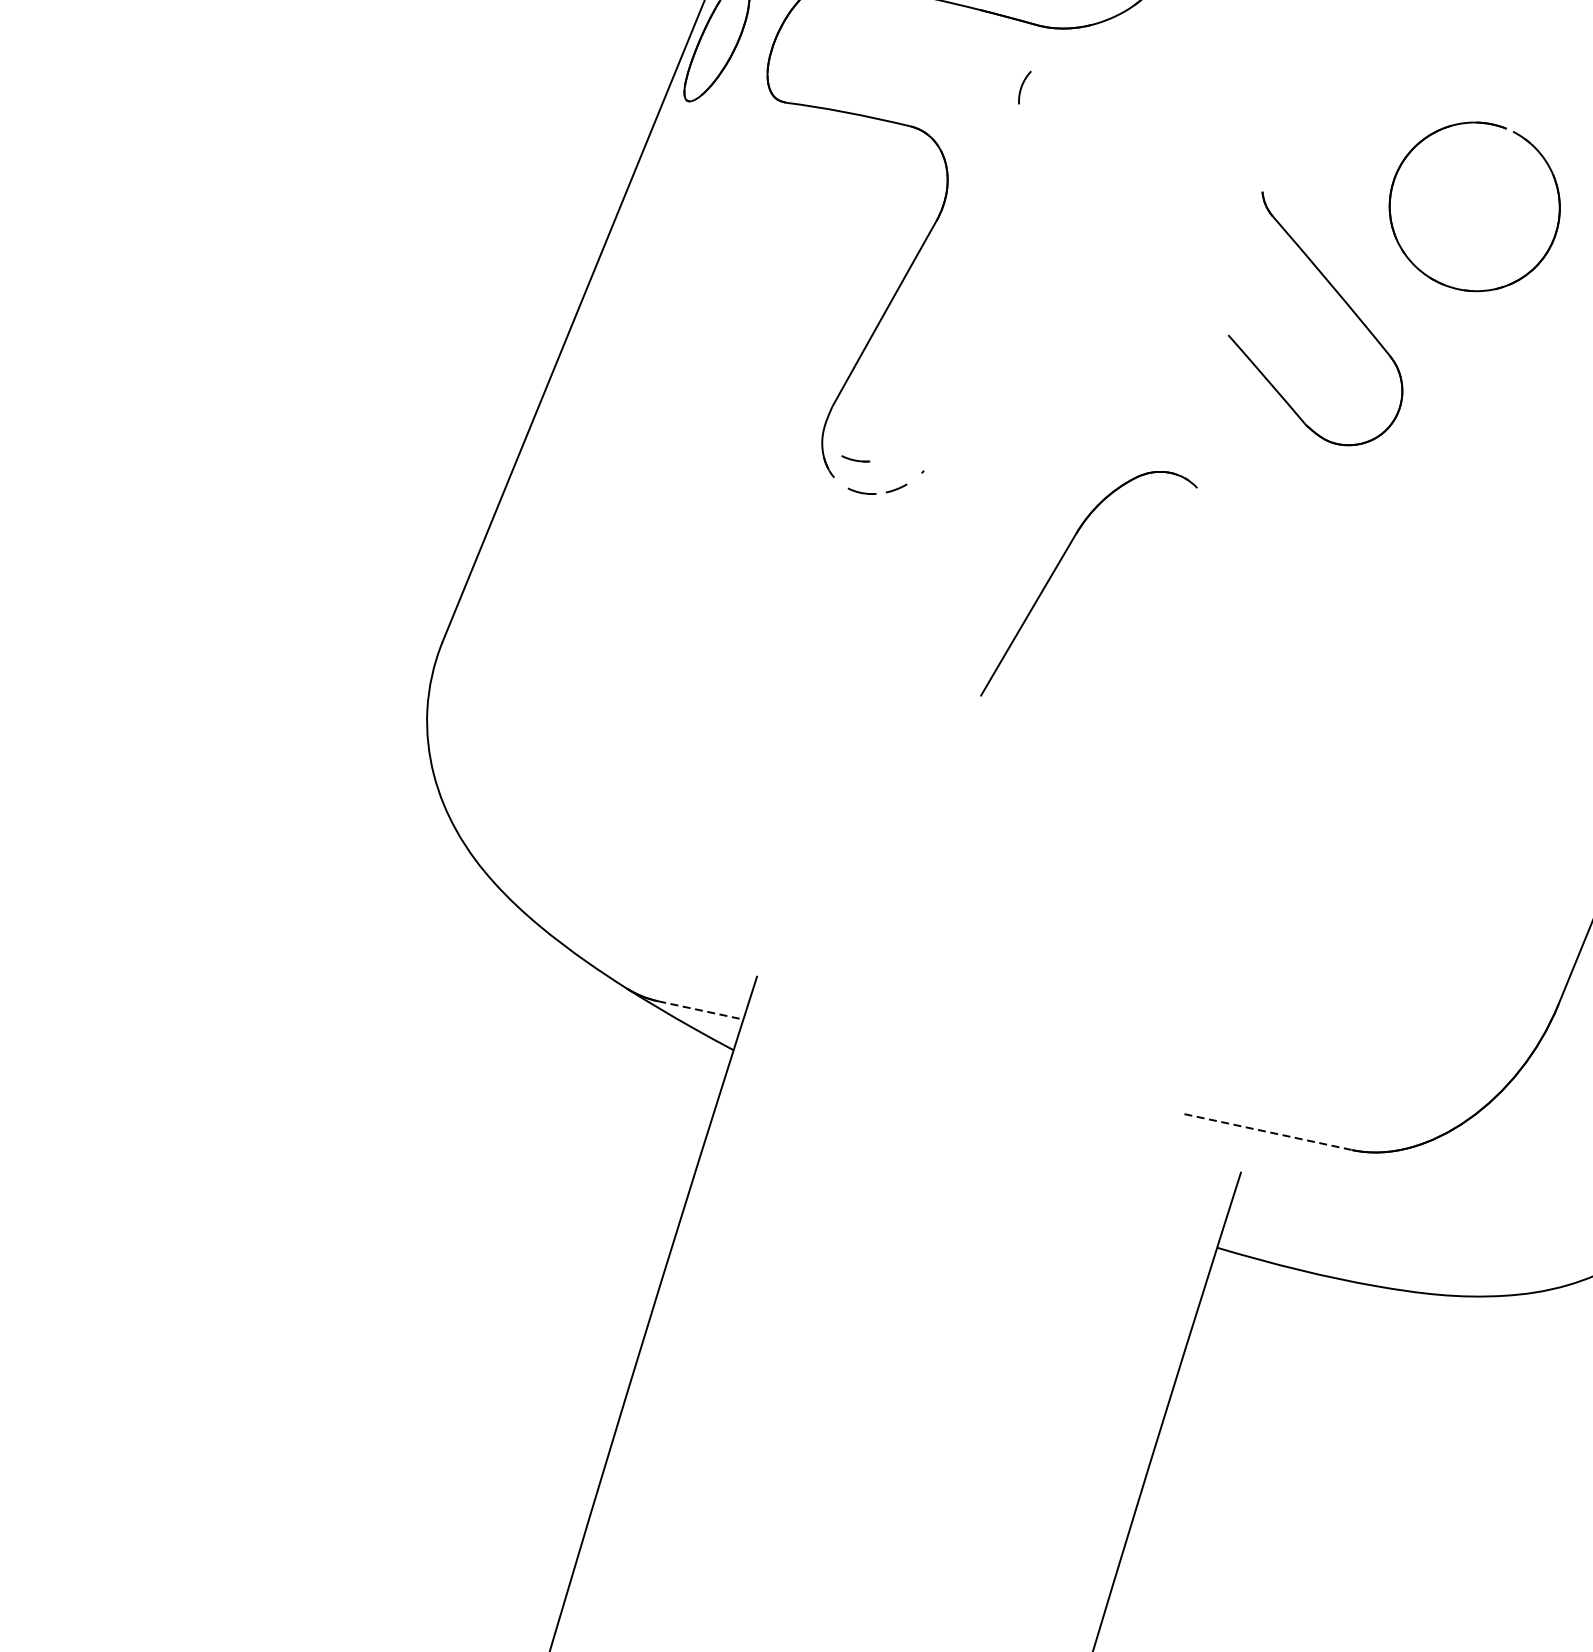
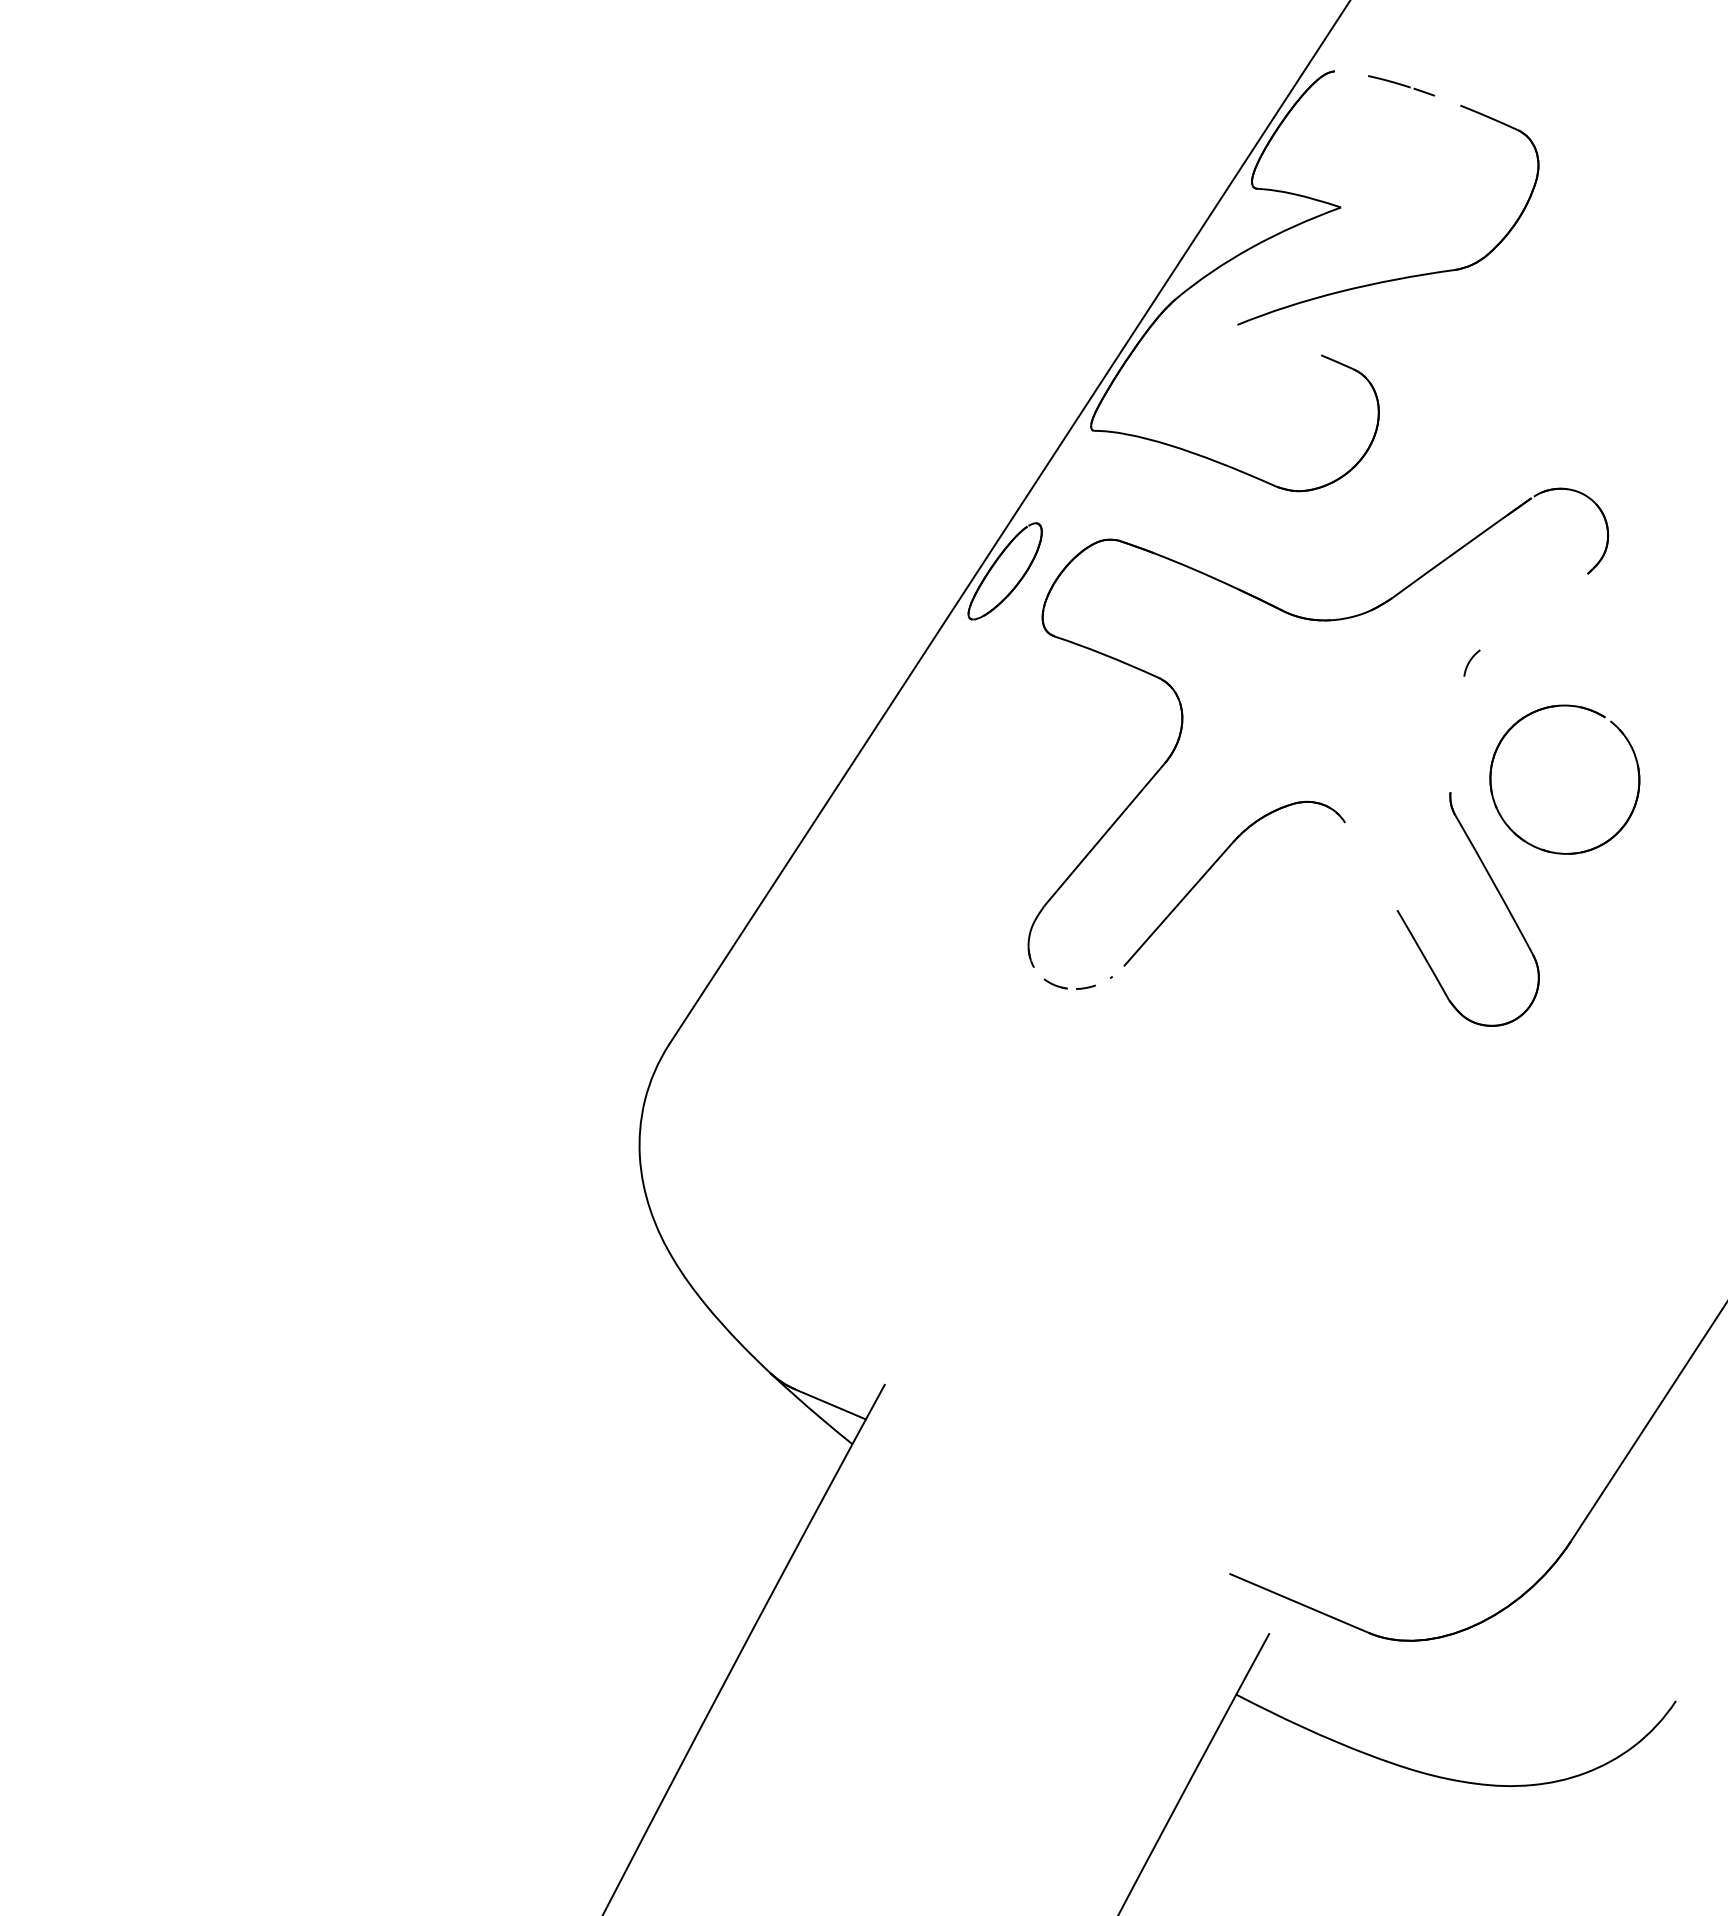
curve: (1022, 87) -> (1470, 662), moved
part: (1437, 280) -> (1520, 836), moved
part: (855, 458) -> (1055, 954), removed
part: (1059, 565) -> (1213, 866), moved
line: (701, 1010) -> (831, 1404), dashed -> solid
line: (1269, 1131) -> (1300, 1603), dashed -> solid

